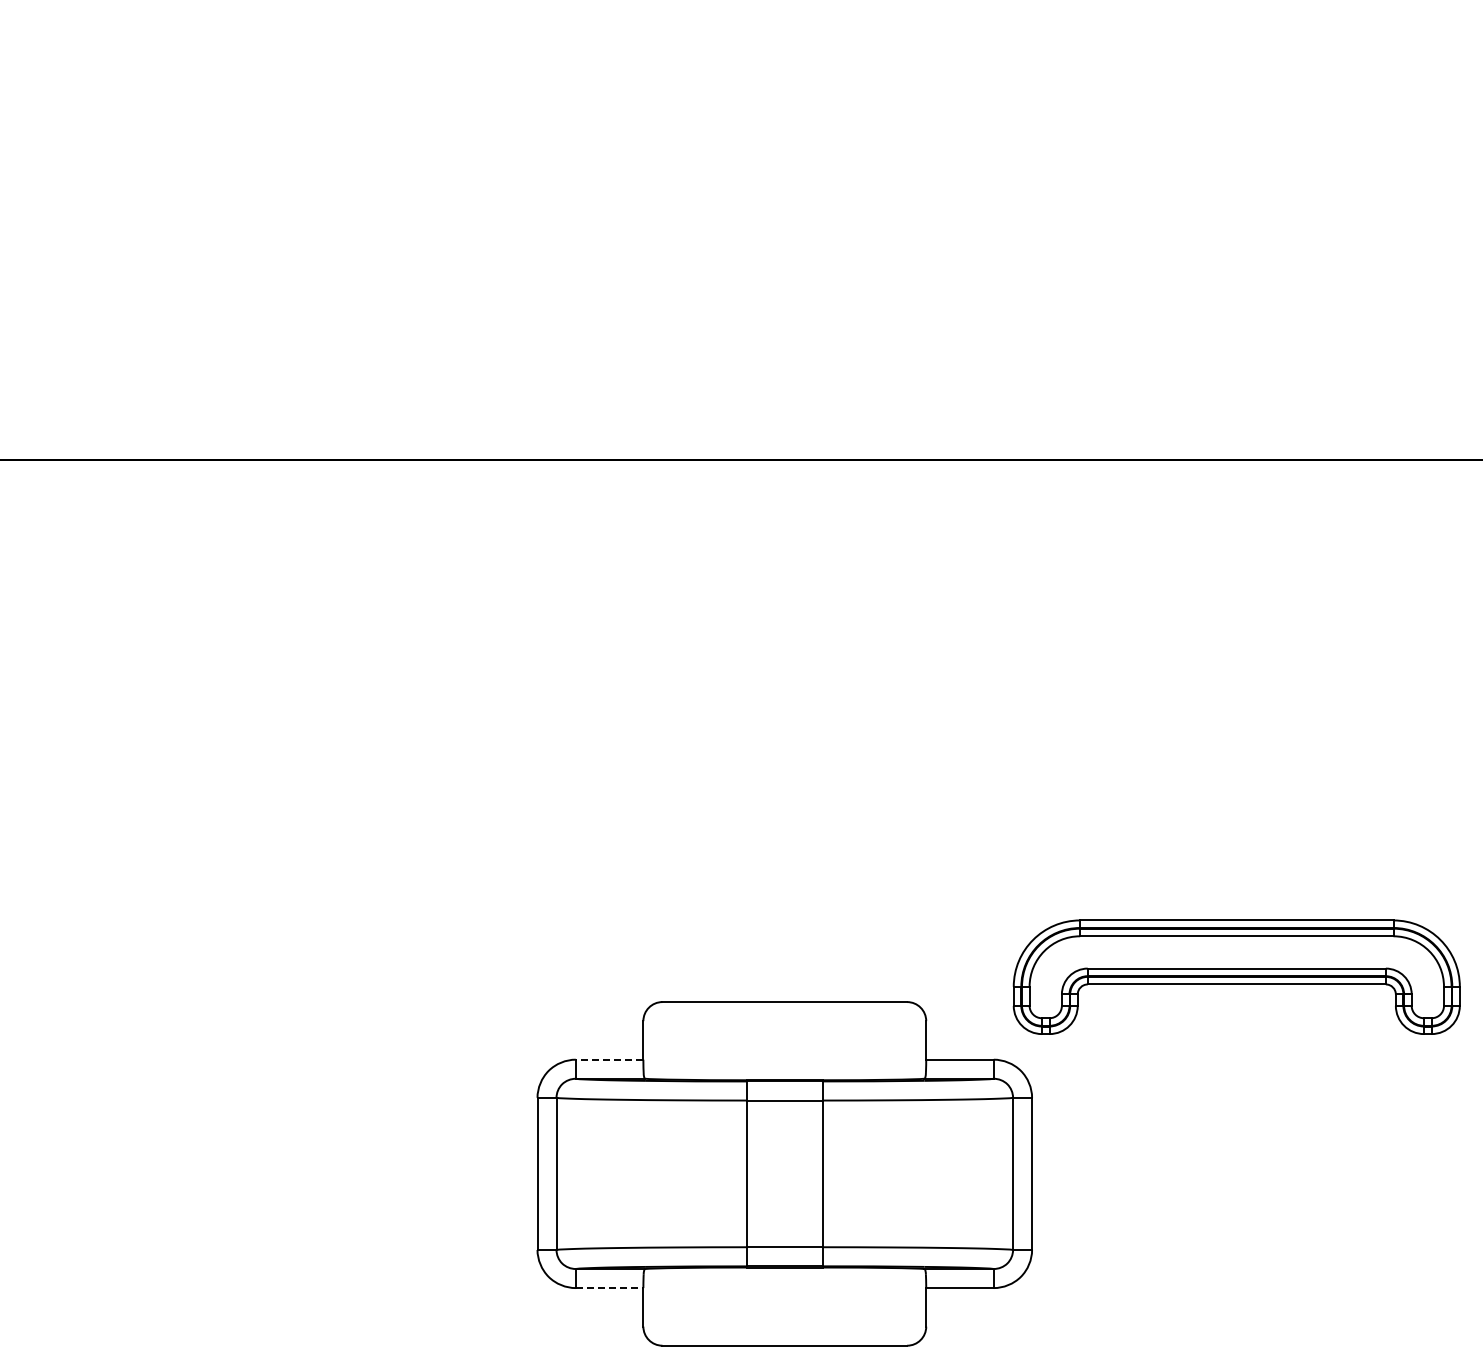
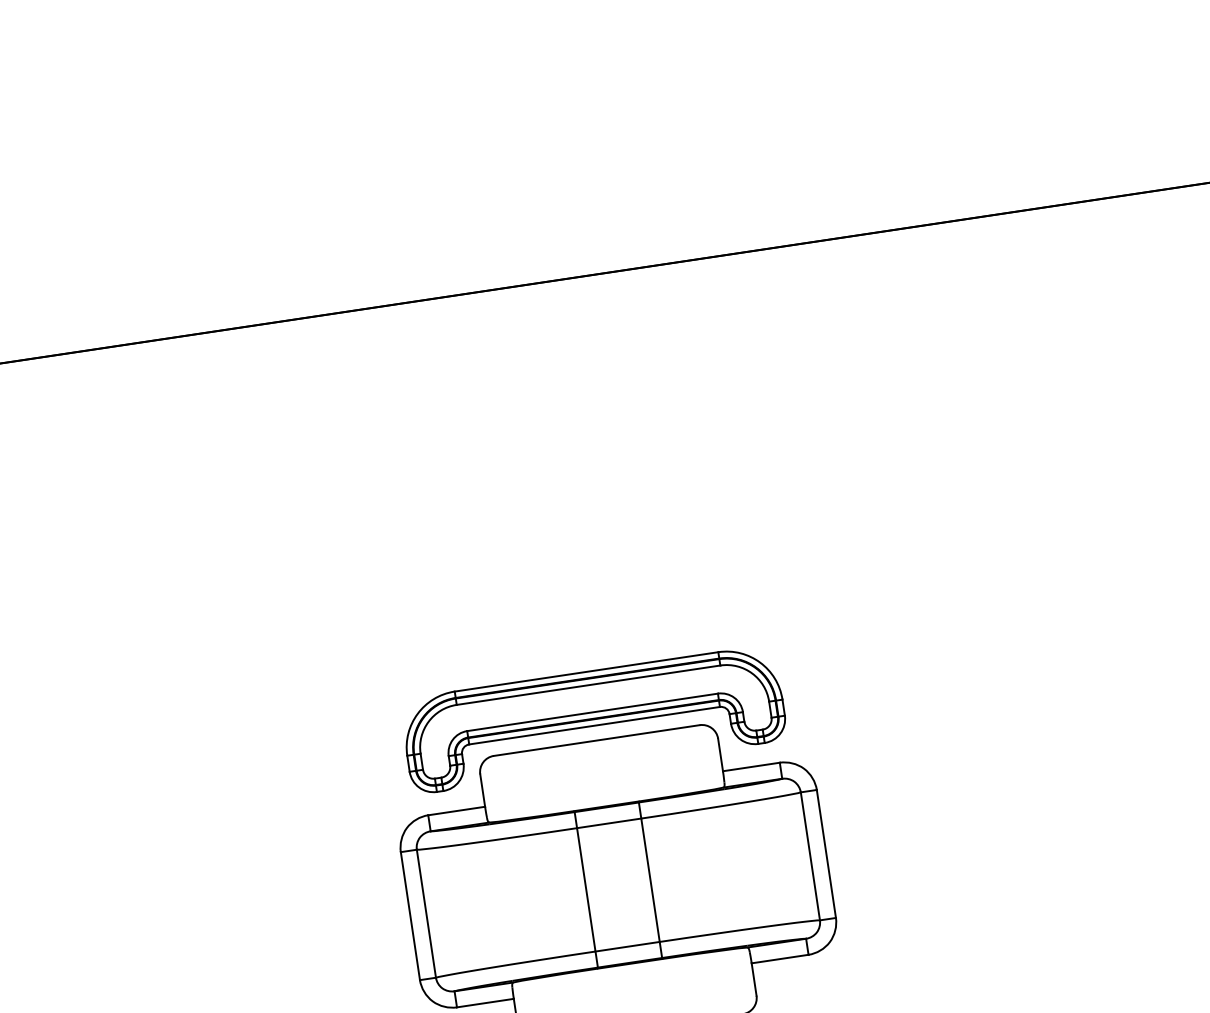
part: (1236, 976) -> (593, 719), moved
line: (609, 1059) -> (456, 810), dashed -> solid
line: (609, 1288) -> (485, 1003), dashed -> solid

